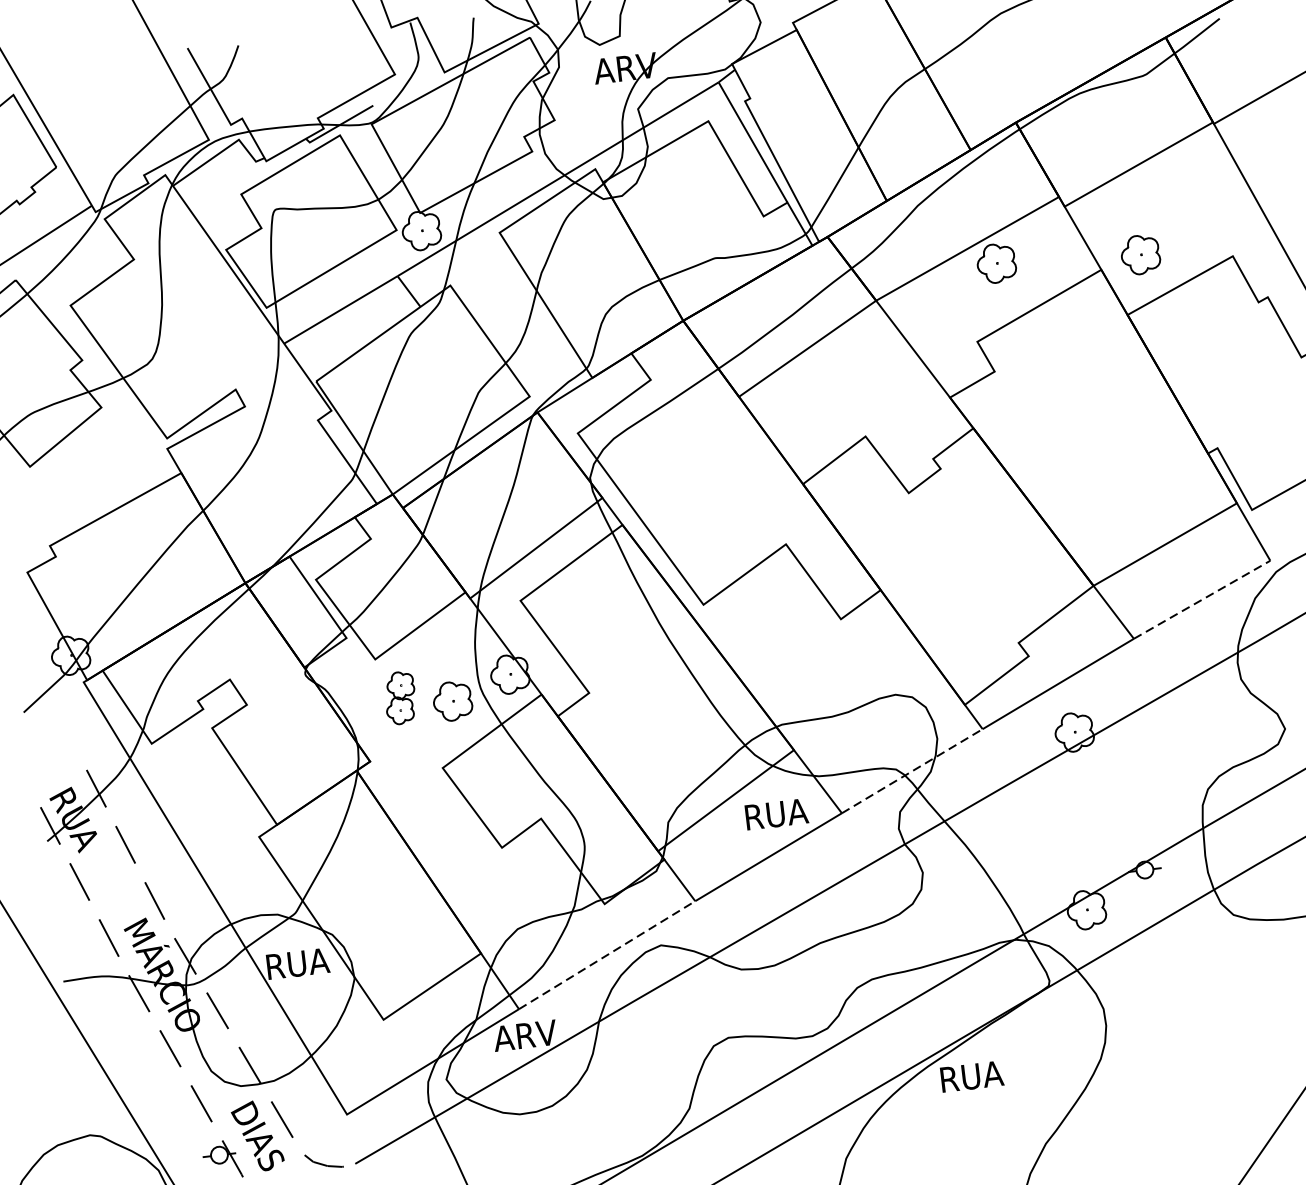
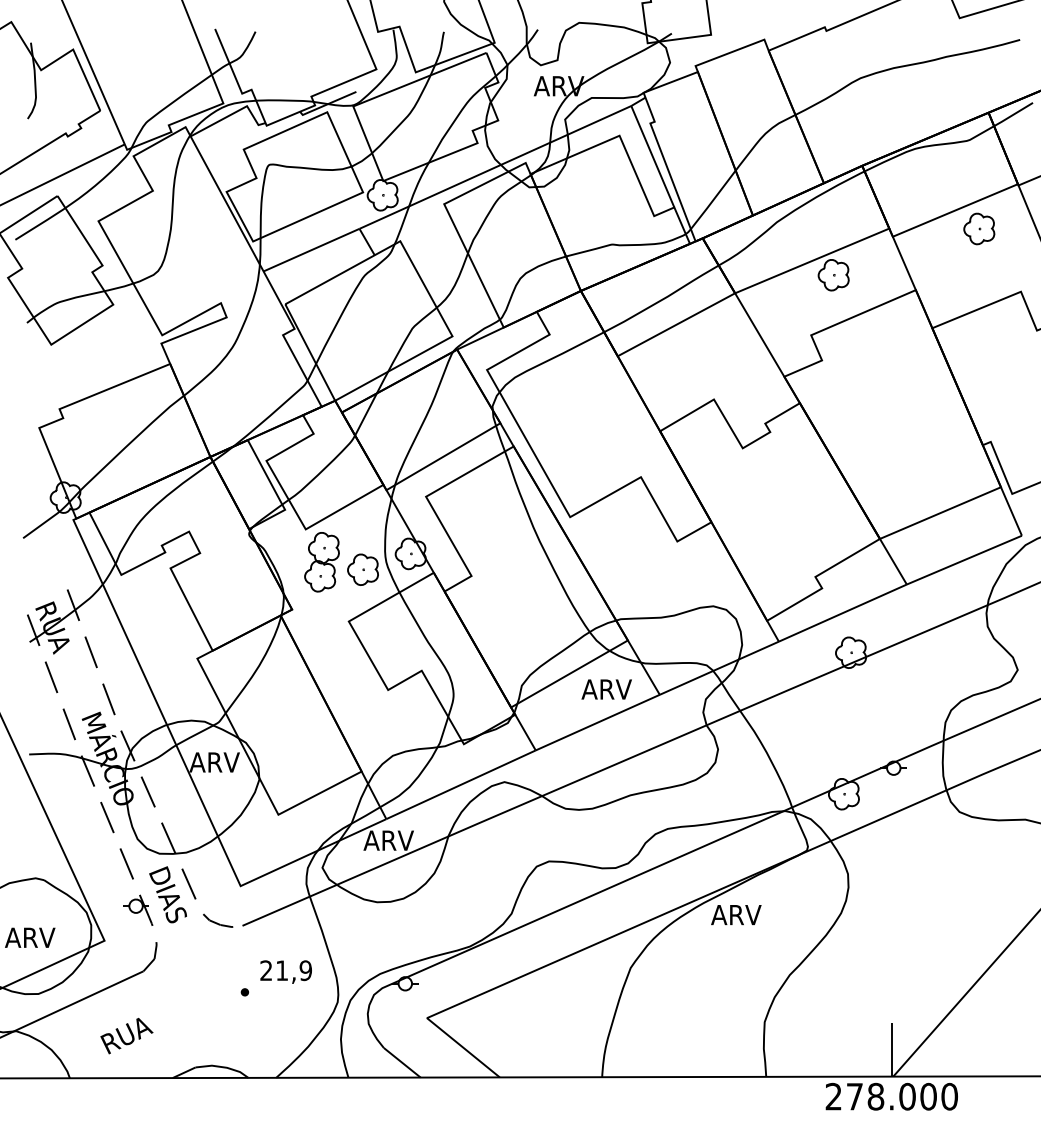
part: (1140, 254) -> (979, 228), moved
line: (1202, 600) -> (964, 560), dashed -> solid
part: (399, 698) -> (321, 562), size x1.43
line: (912, 771) -> (719, 668), dashed -> solid
text: (775, 814) -> (607, 689), RUA -> ARV
line: (607, 954) -> (461, 784), dashed -> solid
text: (297, 963) -> (215, 762), RUA -> ARV
text: (970, 1077) -> (736, 915), RUA -> ARV

